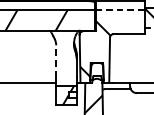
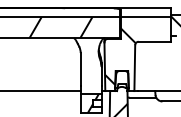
line: (120, 10) -> (145, 17), dashed -> solid
line: (55, 60) -> (80, 68), dashed -> solid

